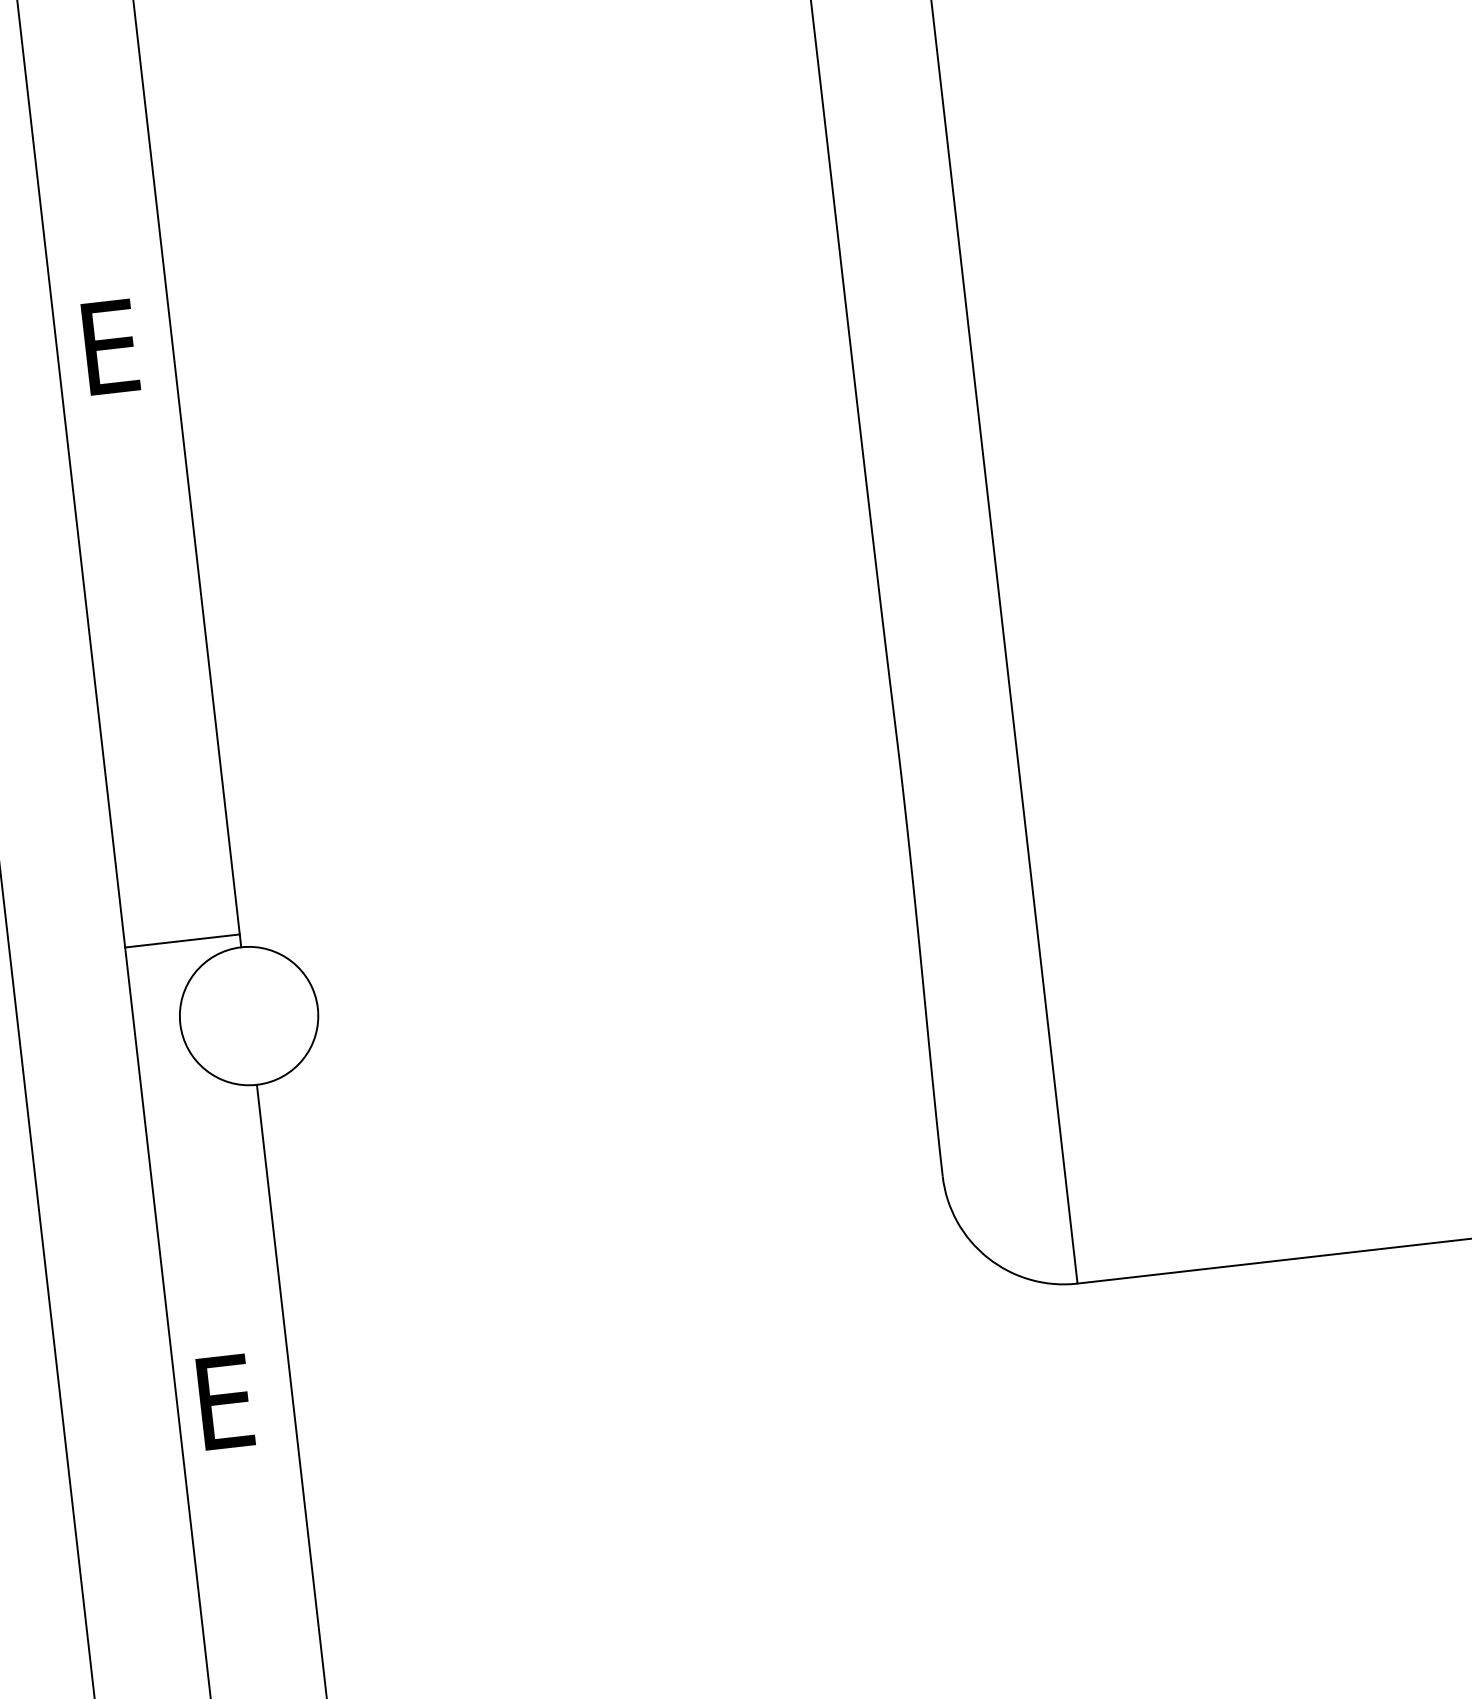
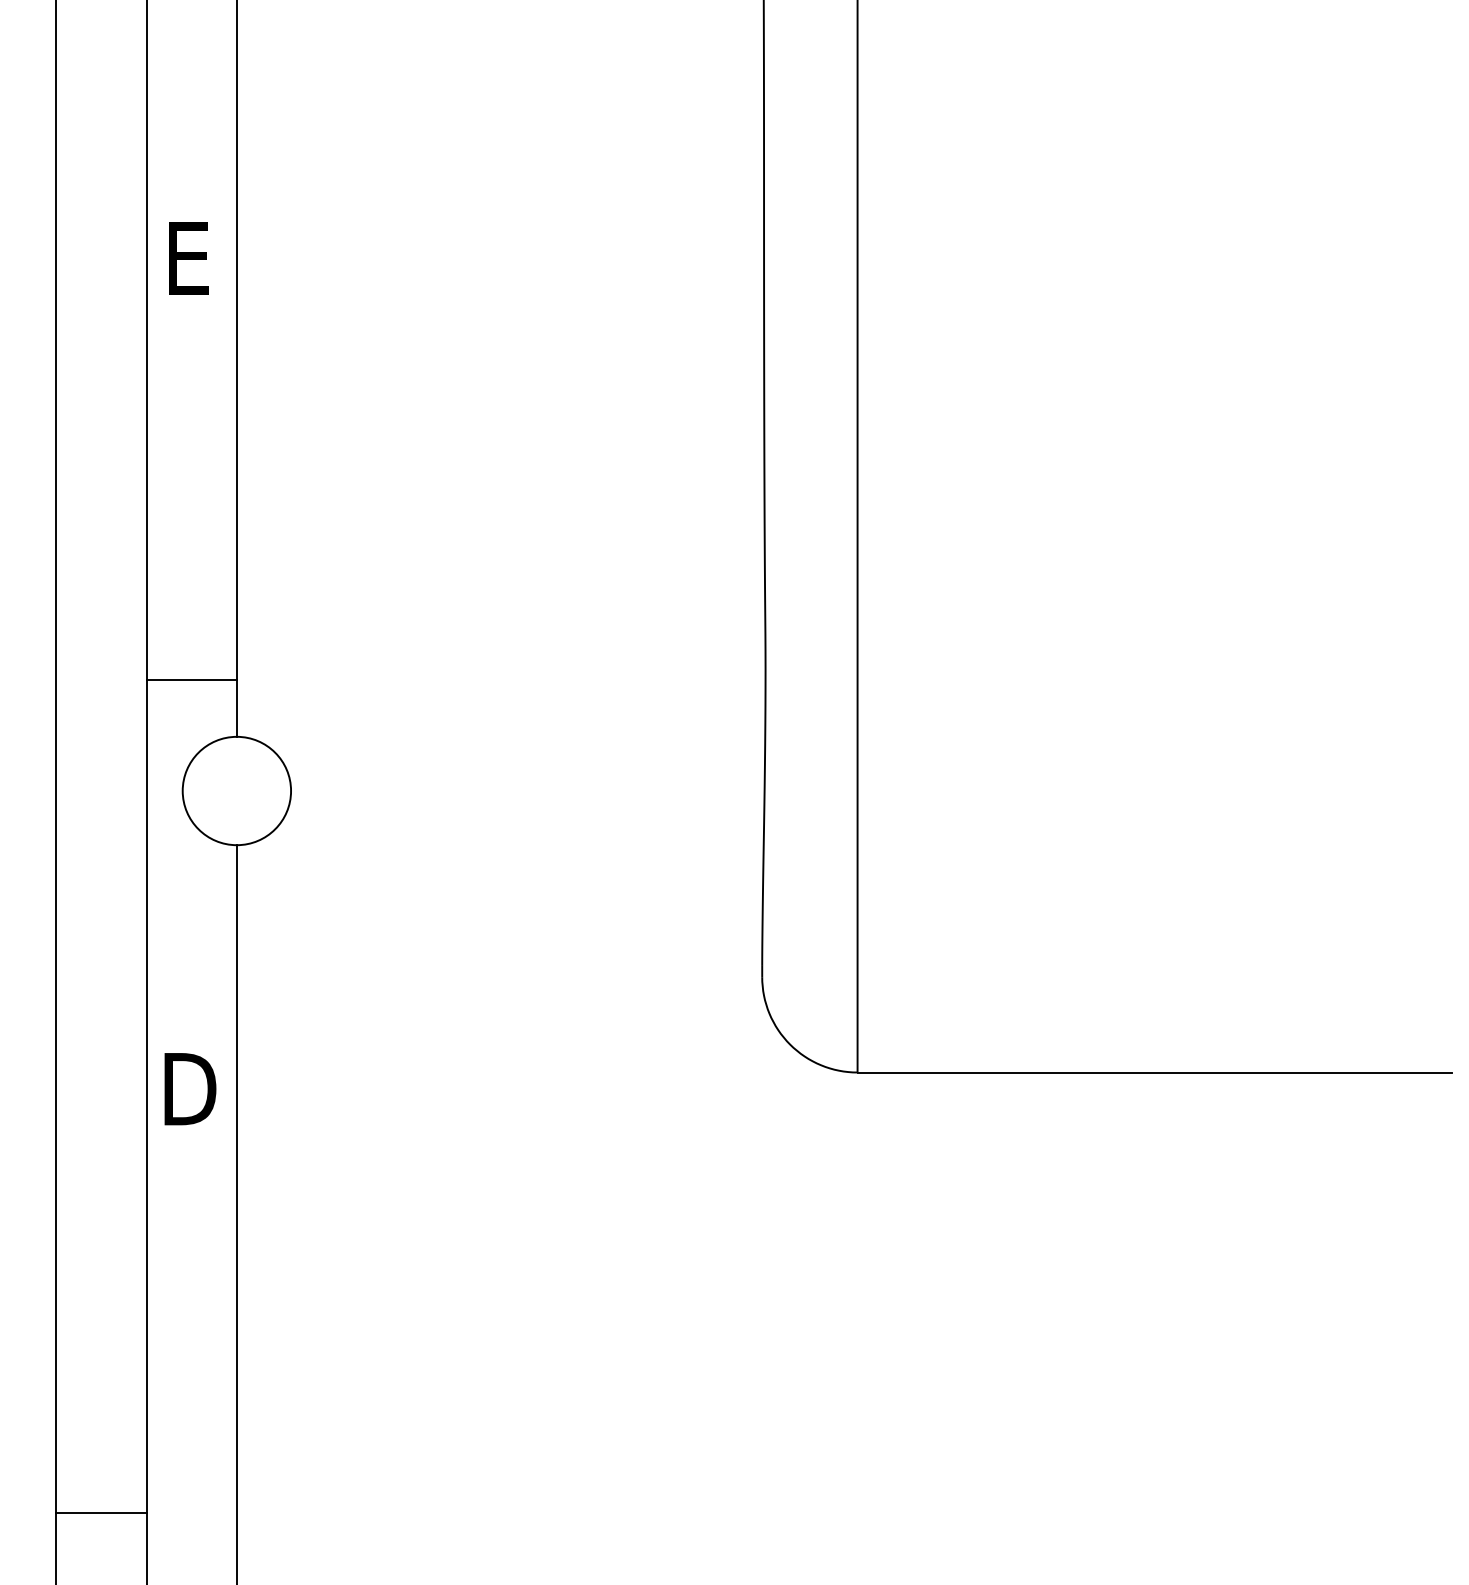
line: (182, 940) -> (191, 679), moved
text: (233, 1401) -> (190, 1089), E -> D

